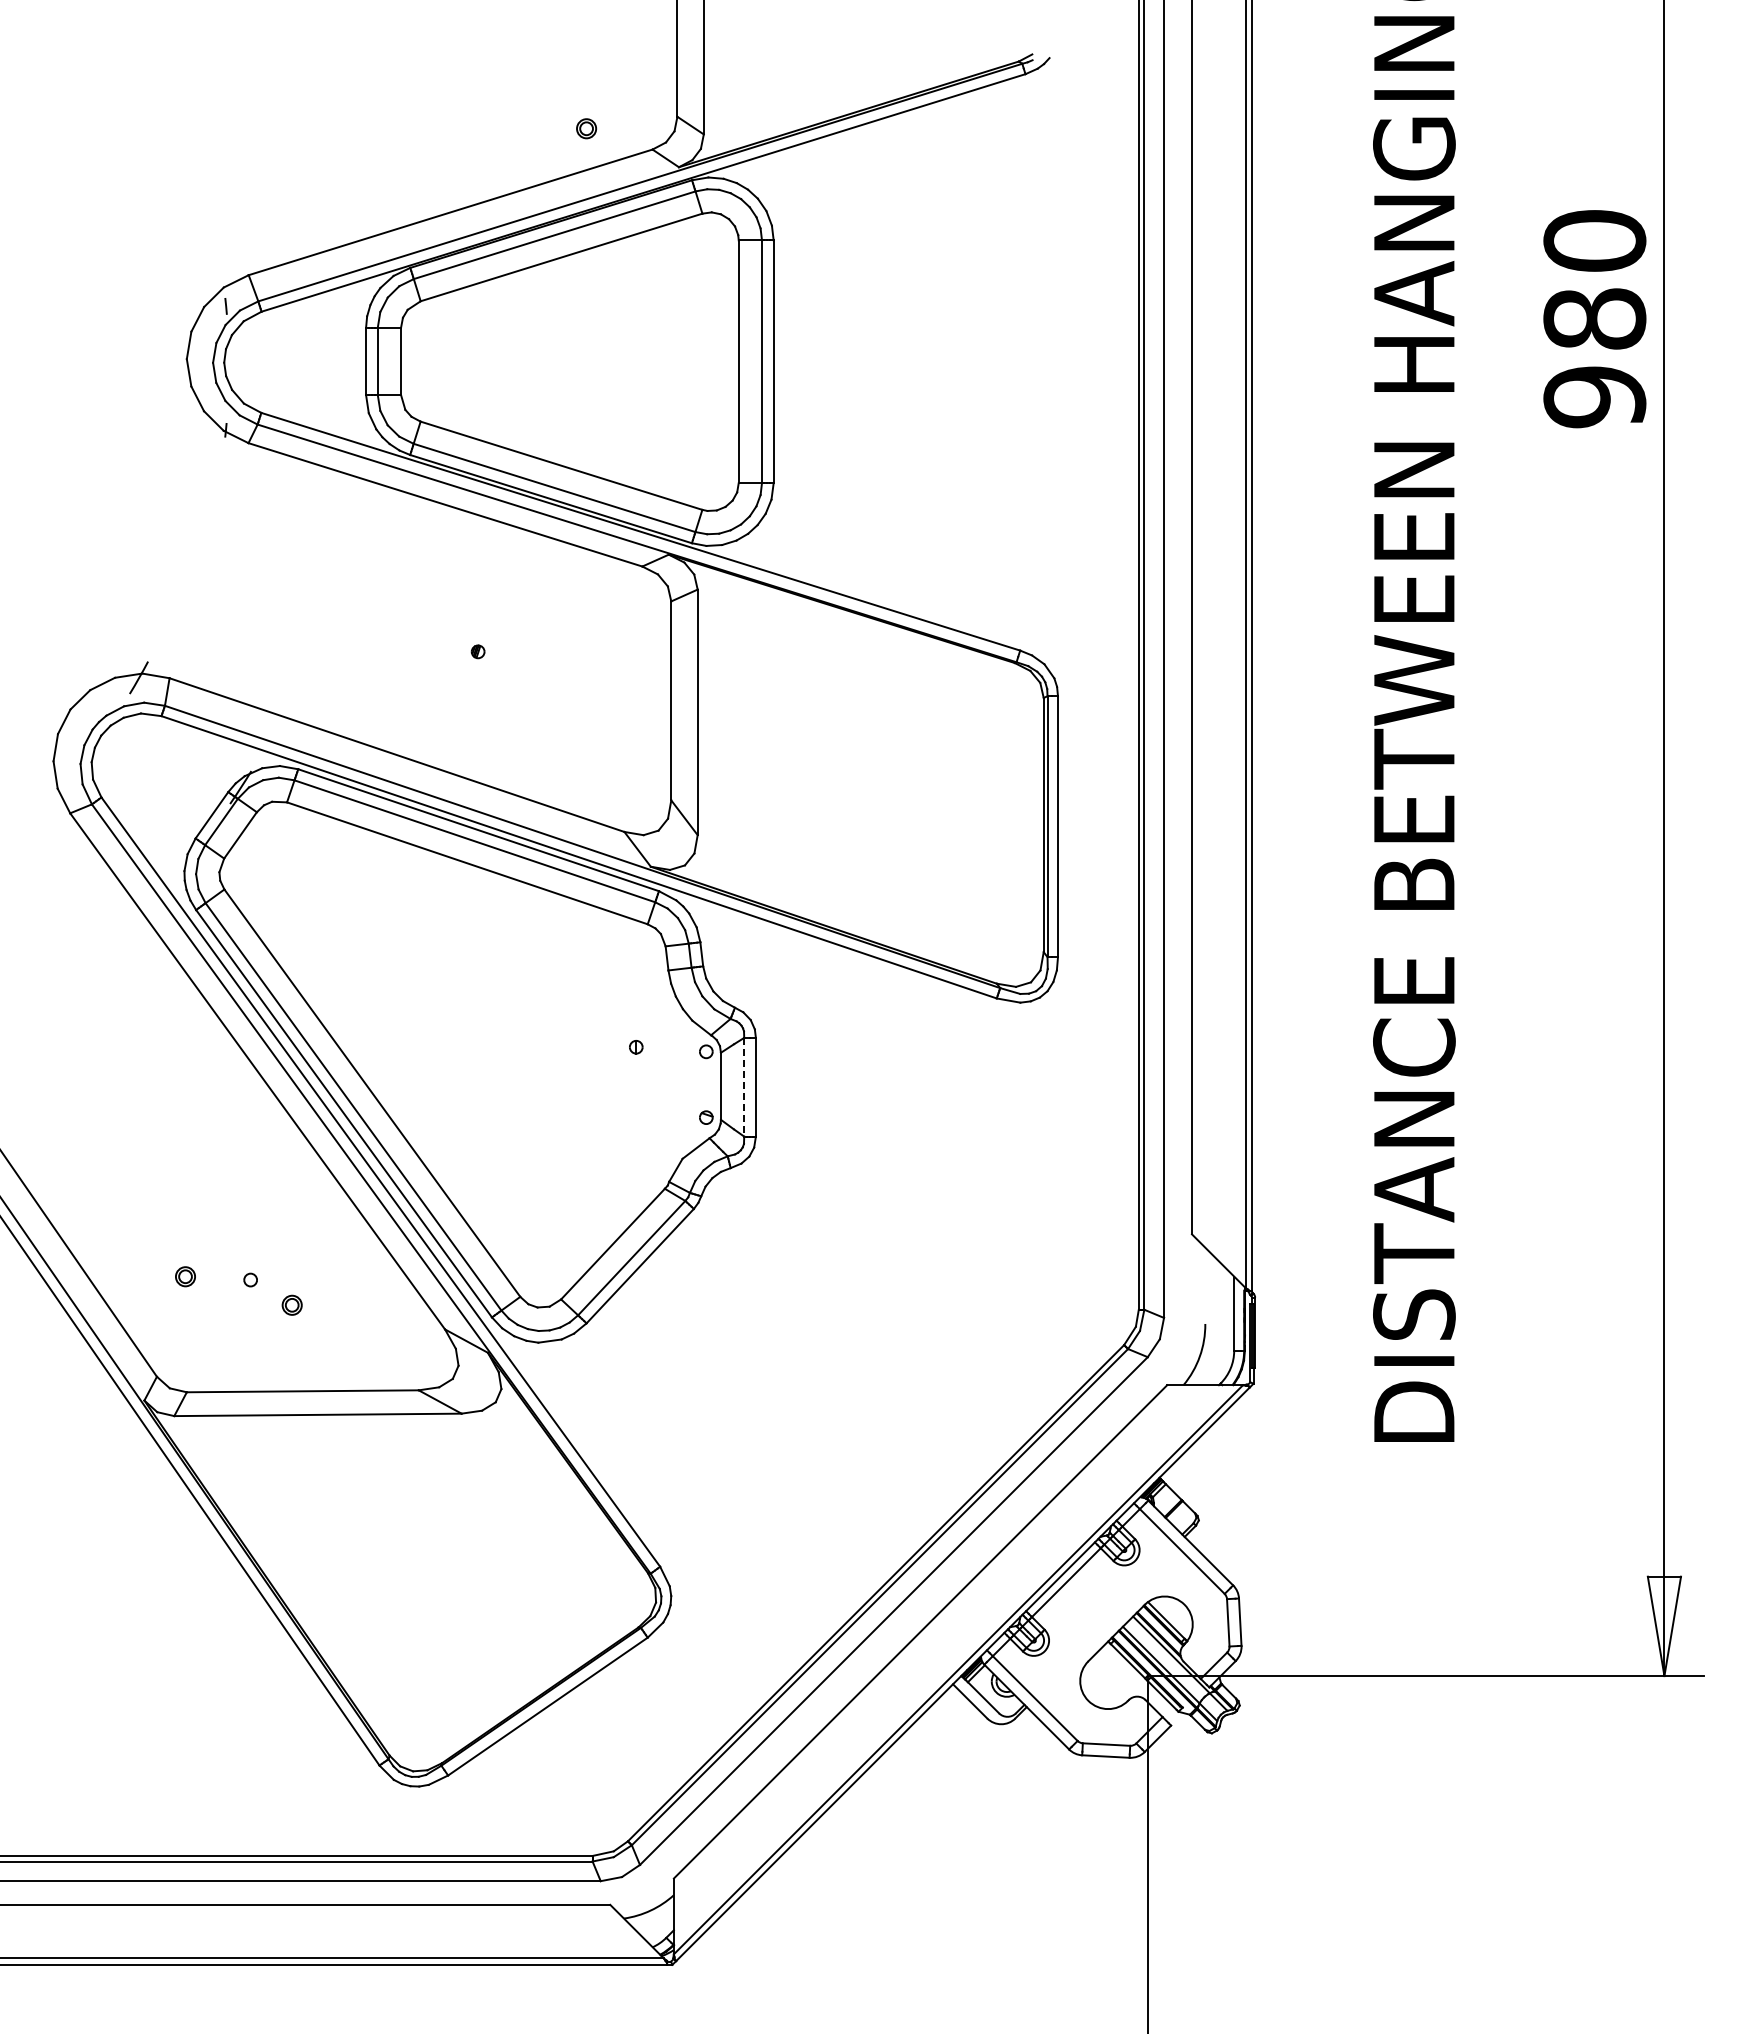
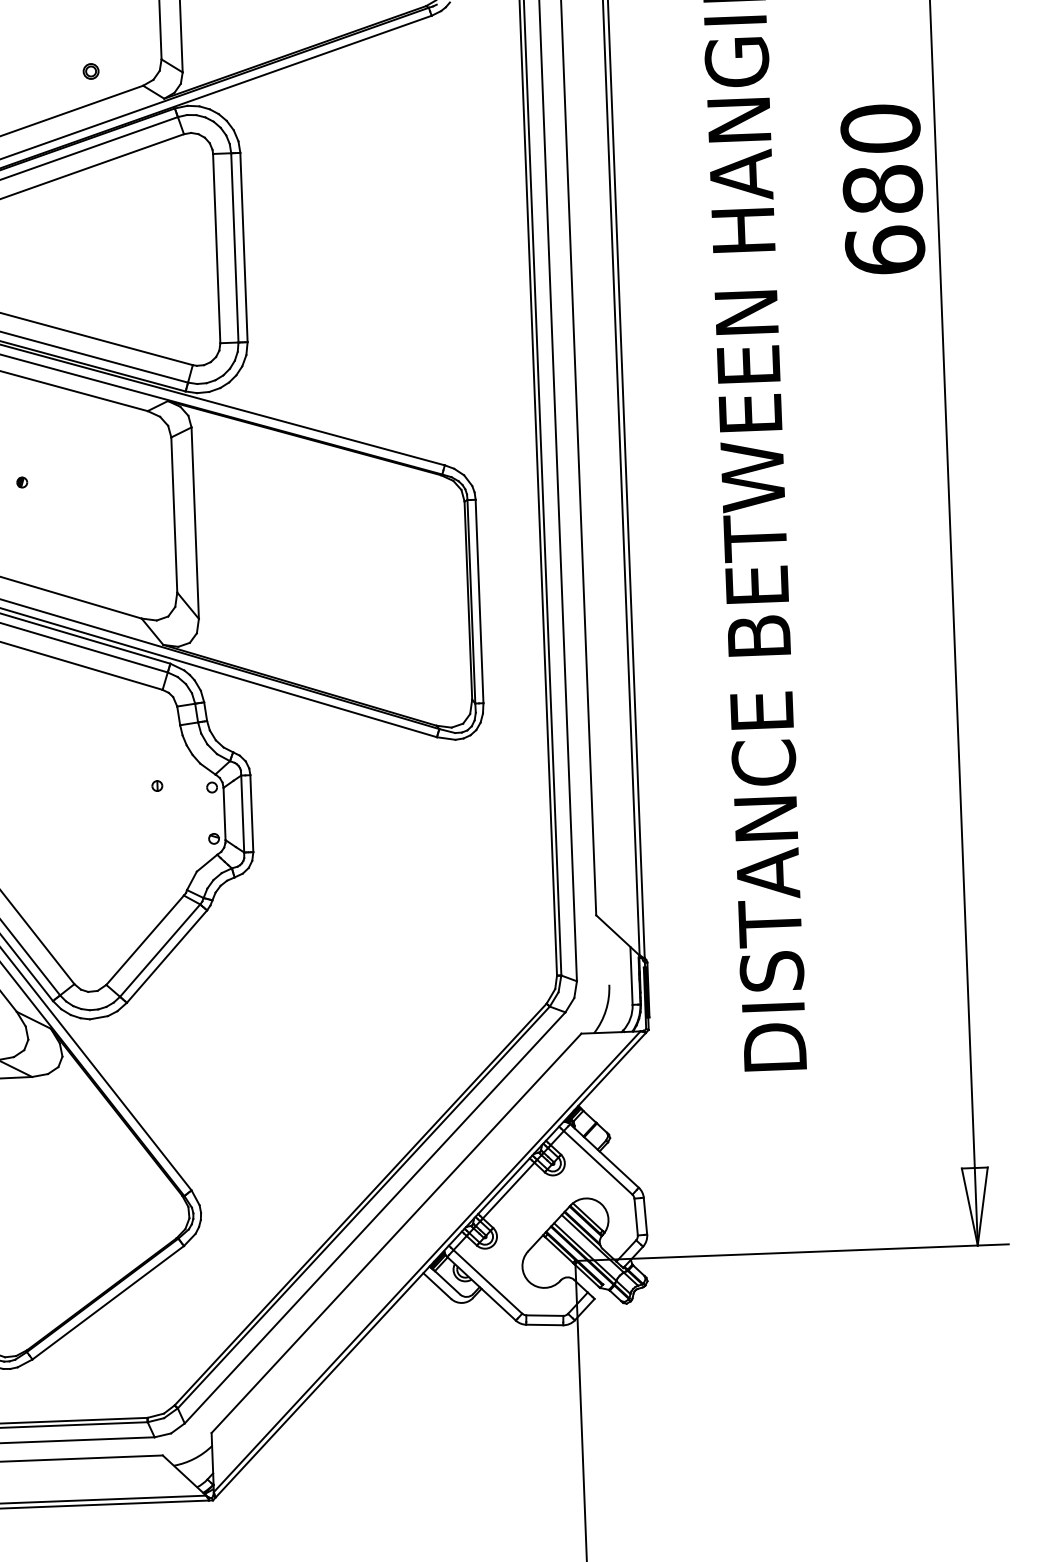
text: (1594, 396) -> (884, 250), 980 -> 680
line: (744, 1087) -> (242, 814), dashed -> solid

